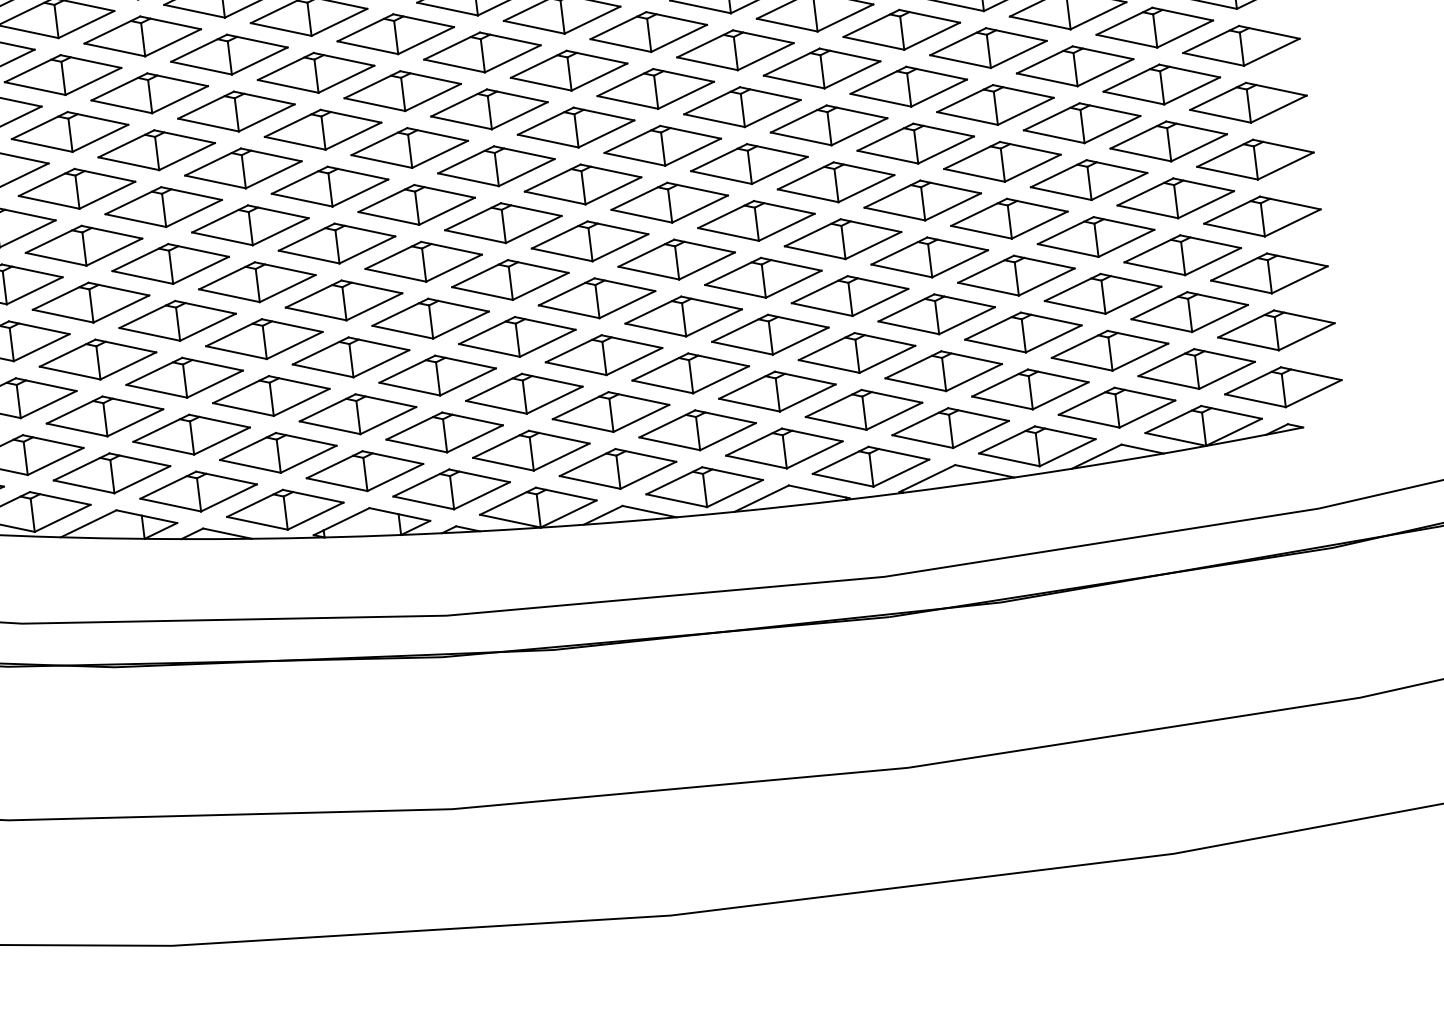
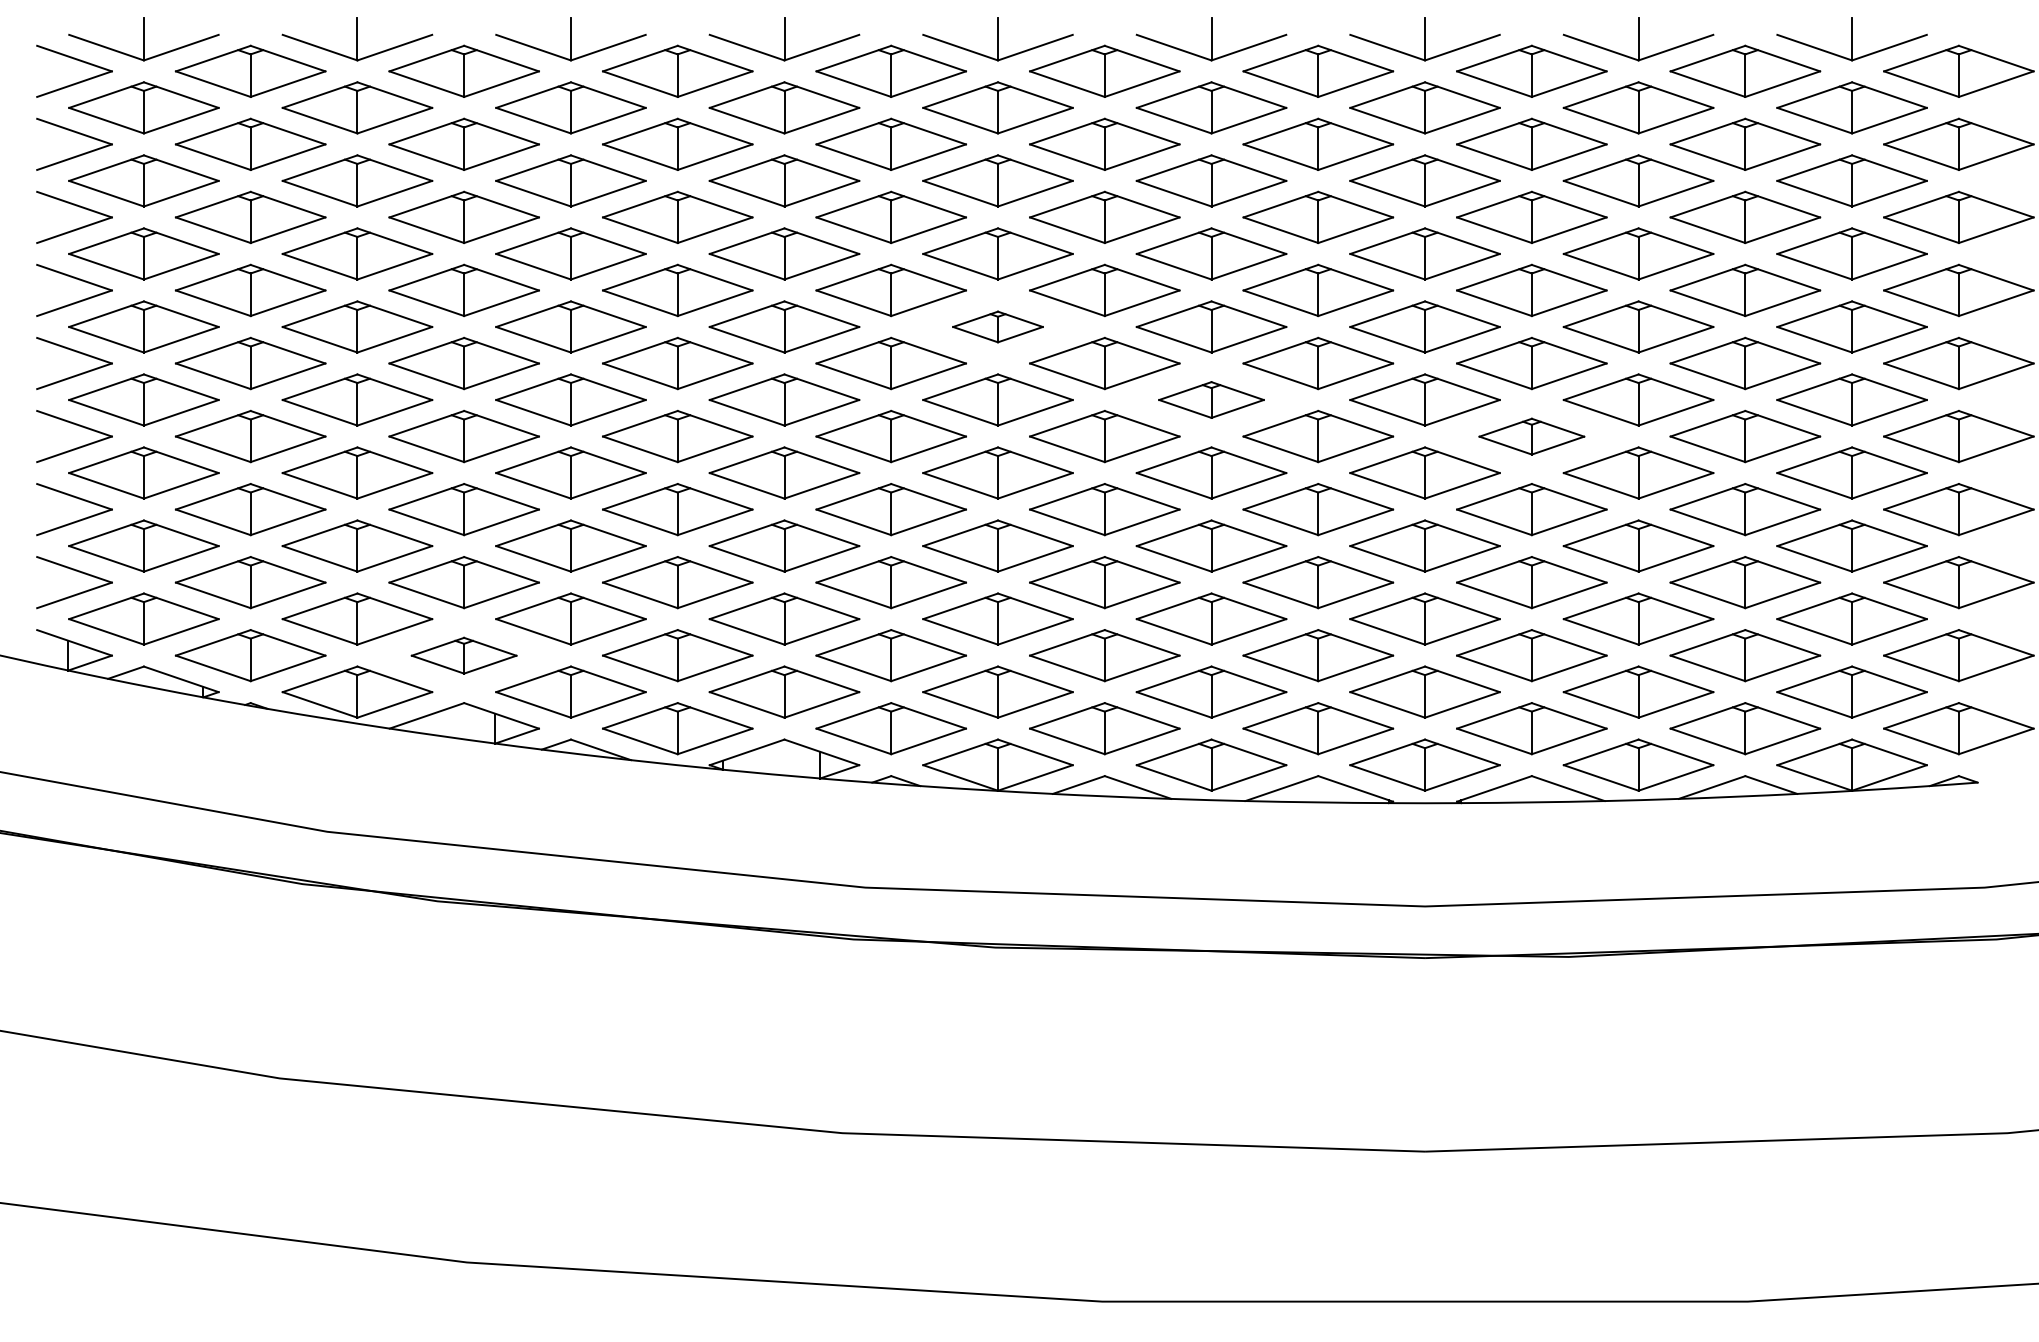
part: (495, 165) -> (997, 326), size x0.6
part: (922, 200) -> (1531, 436), size x0.7
part: (669, 202) -> (1211, 399), size x0.7
part: (111, 473) -> (463, 655), size x0.7

